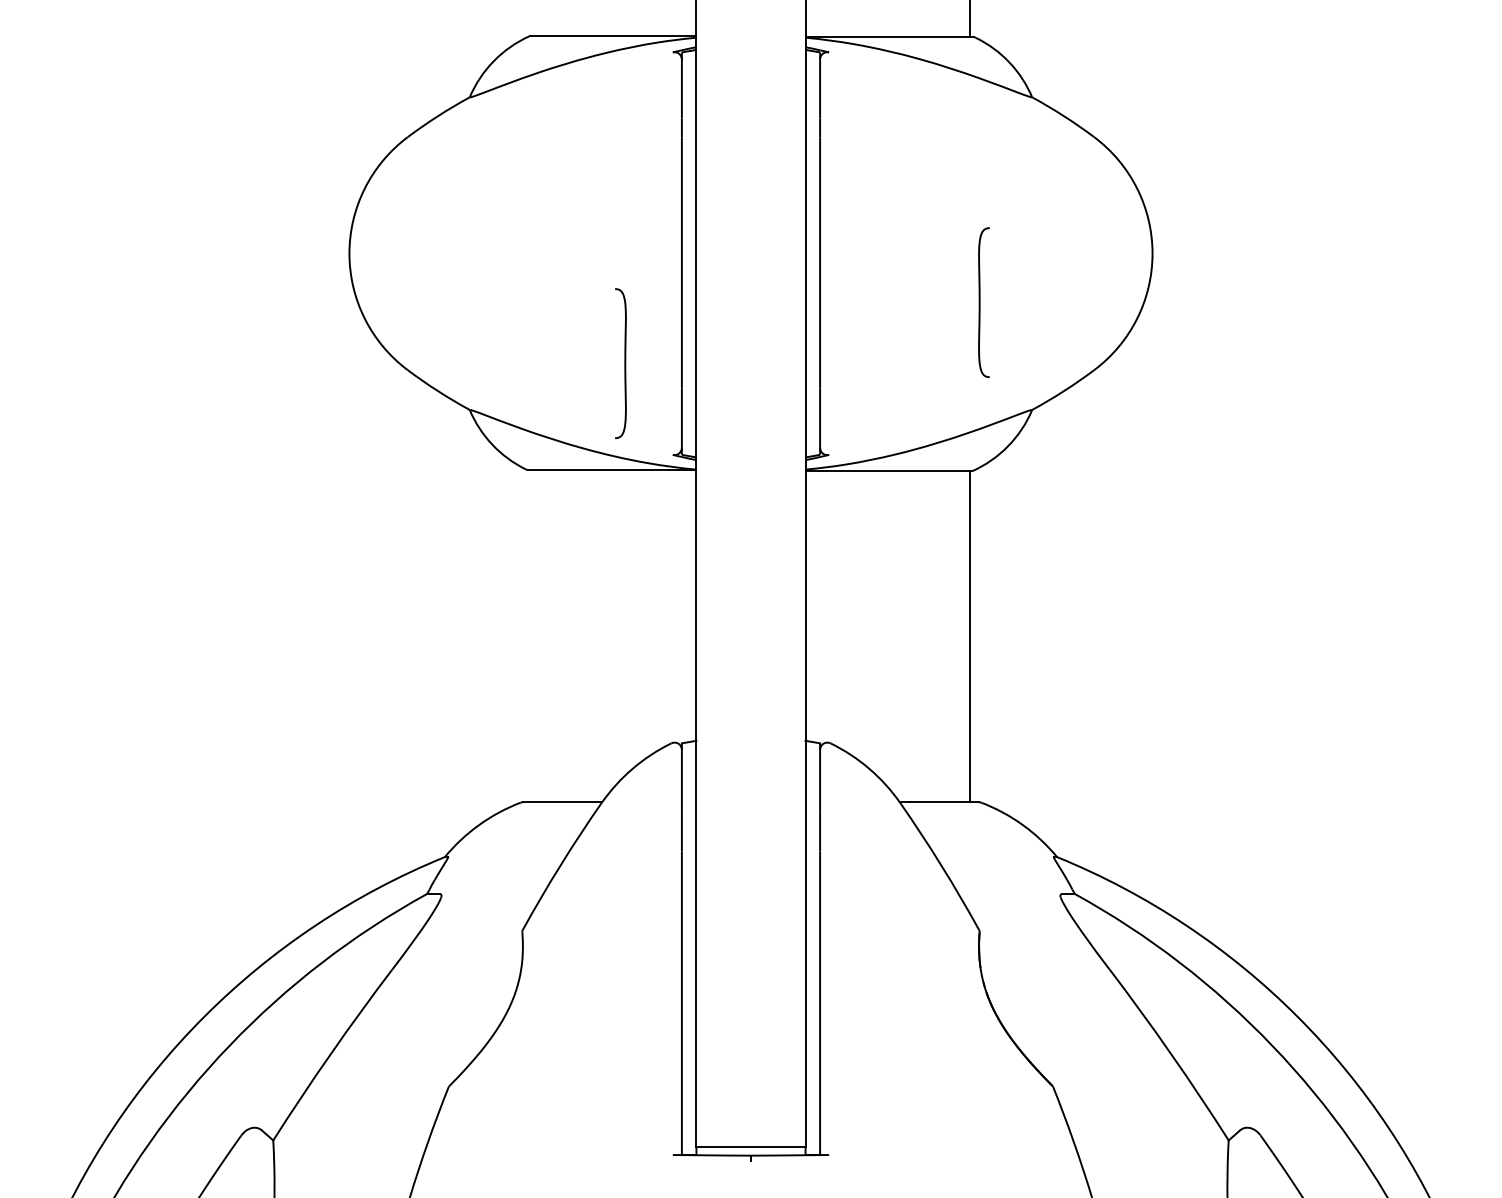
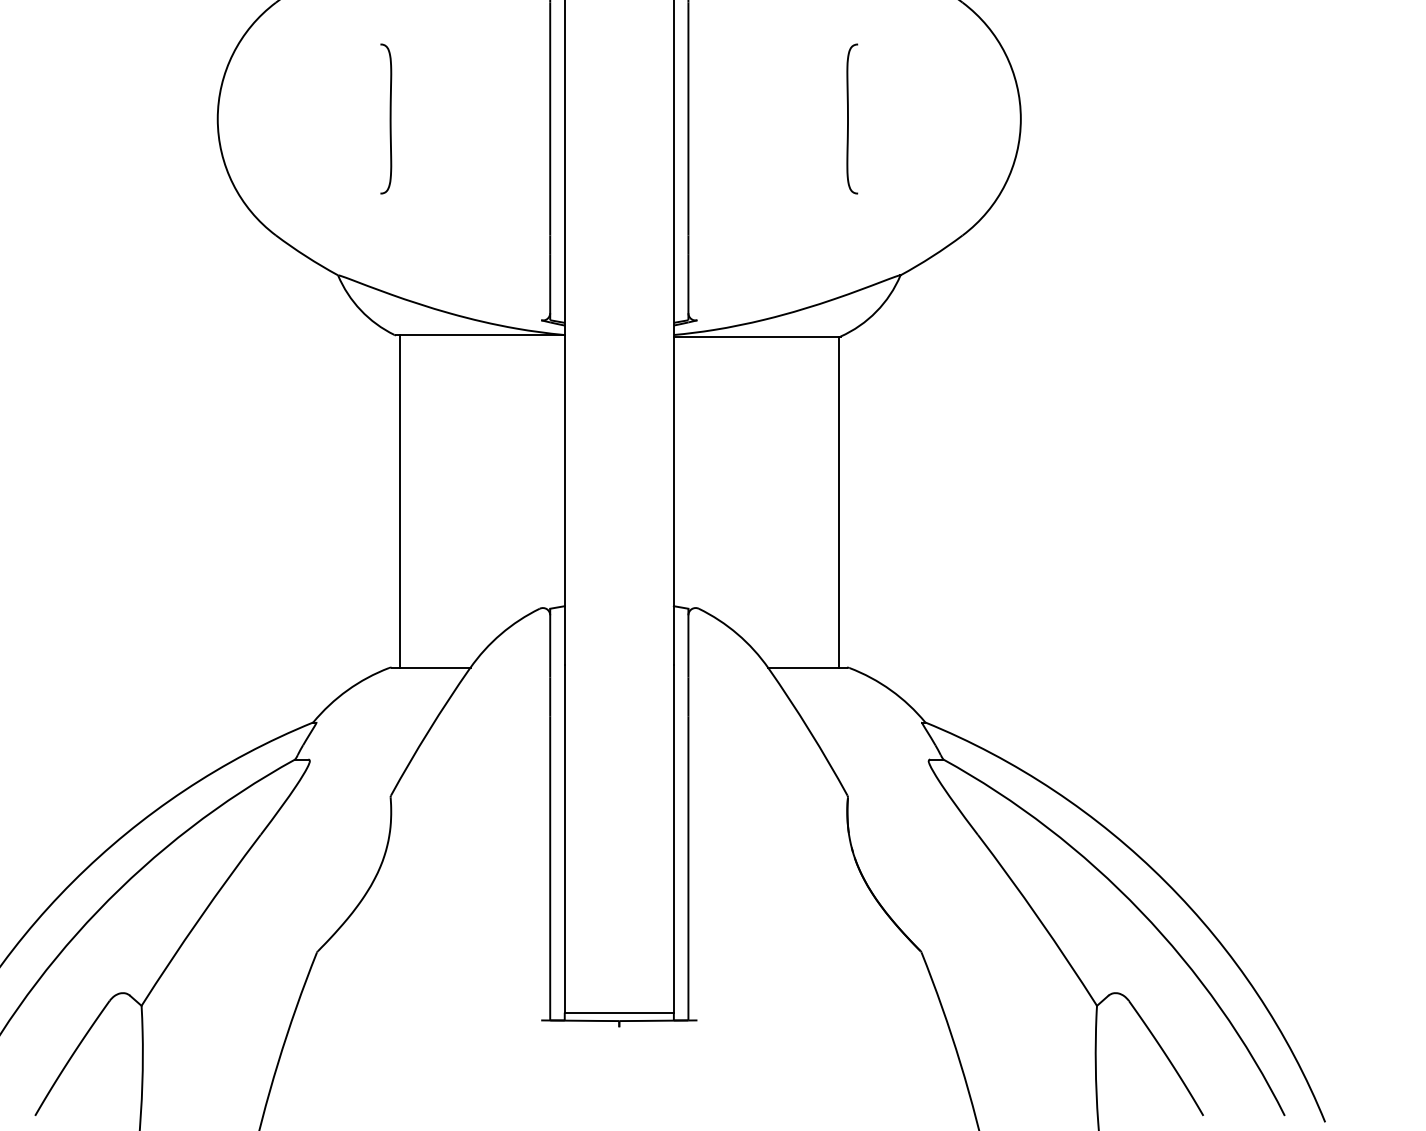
curve: (980, 302) -> (848, 118), moved
curve: (624, 363) -> (389, 118), moved
line: (531, 635) -> (399, 500), added

